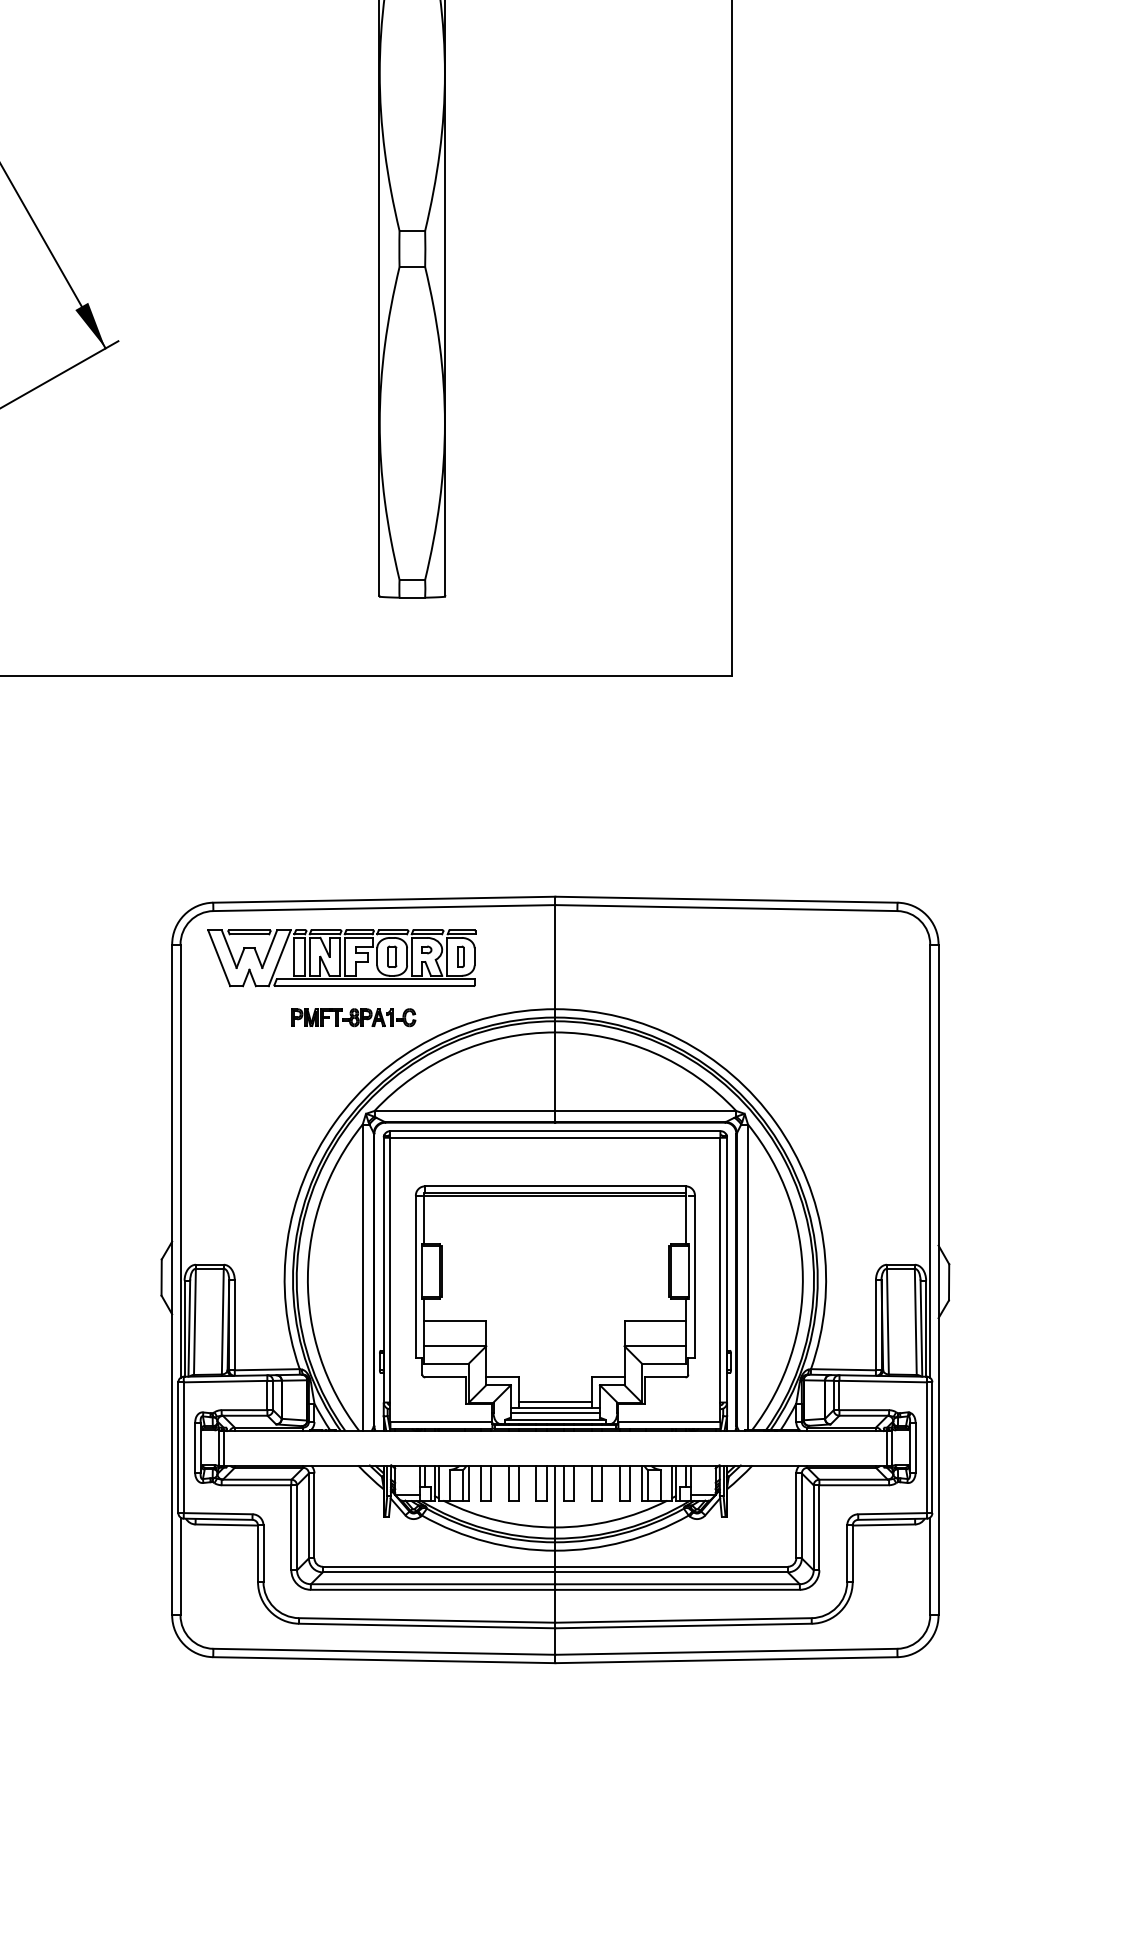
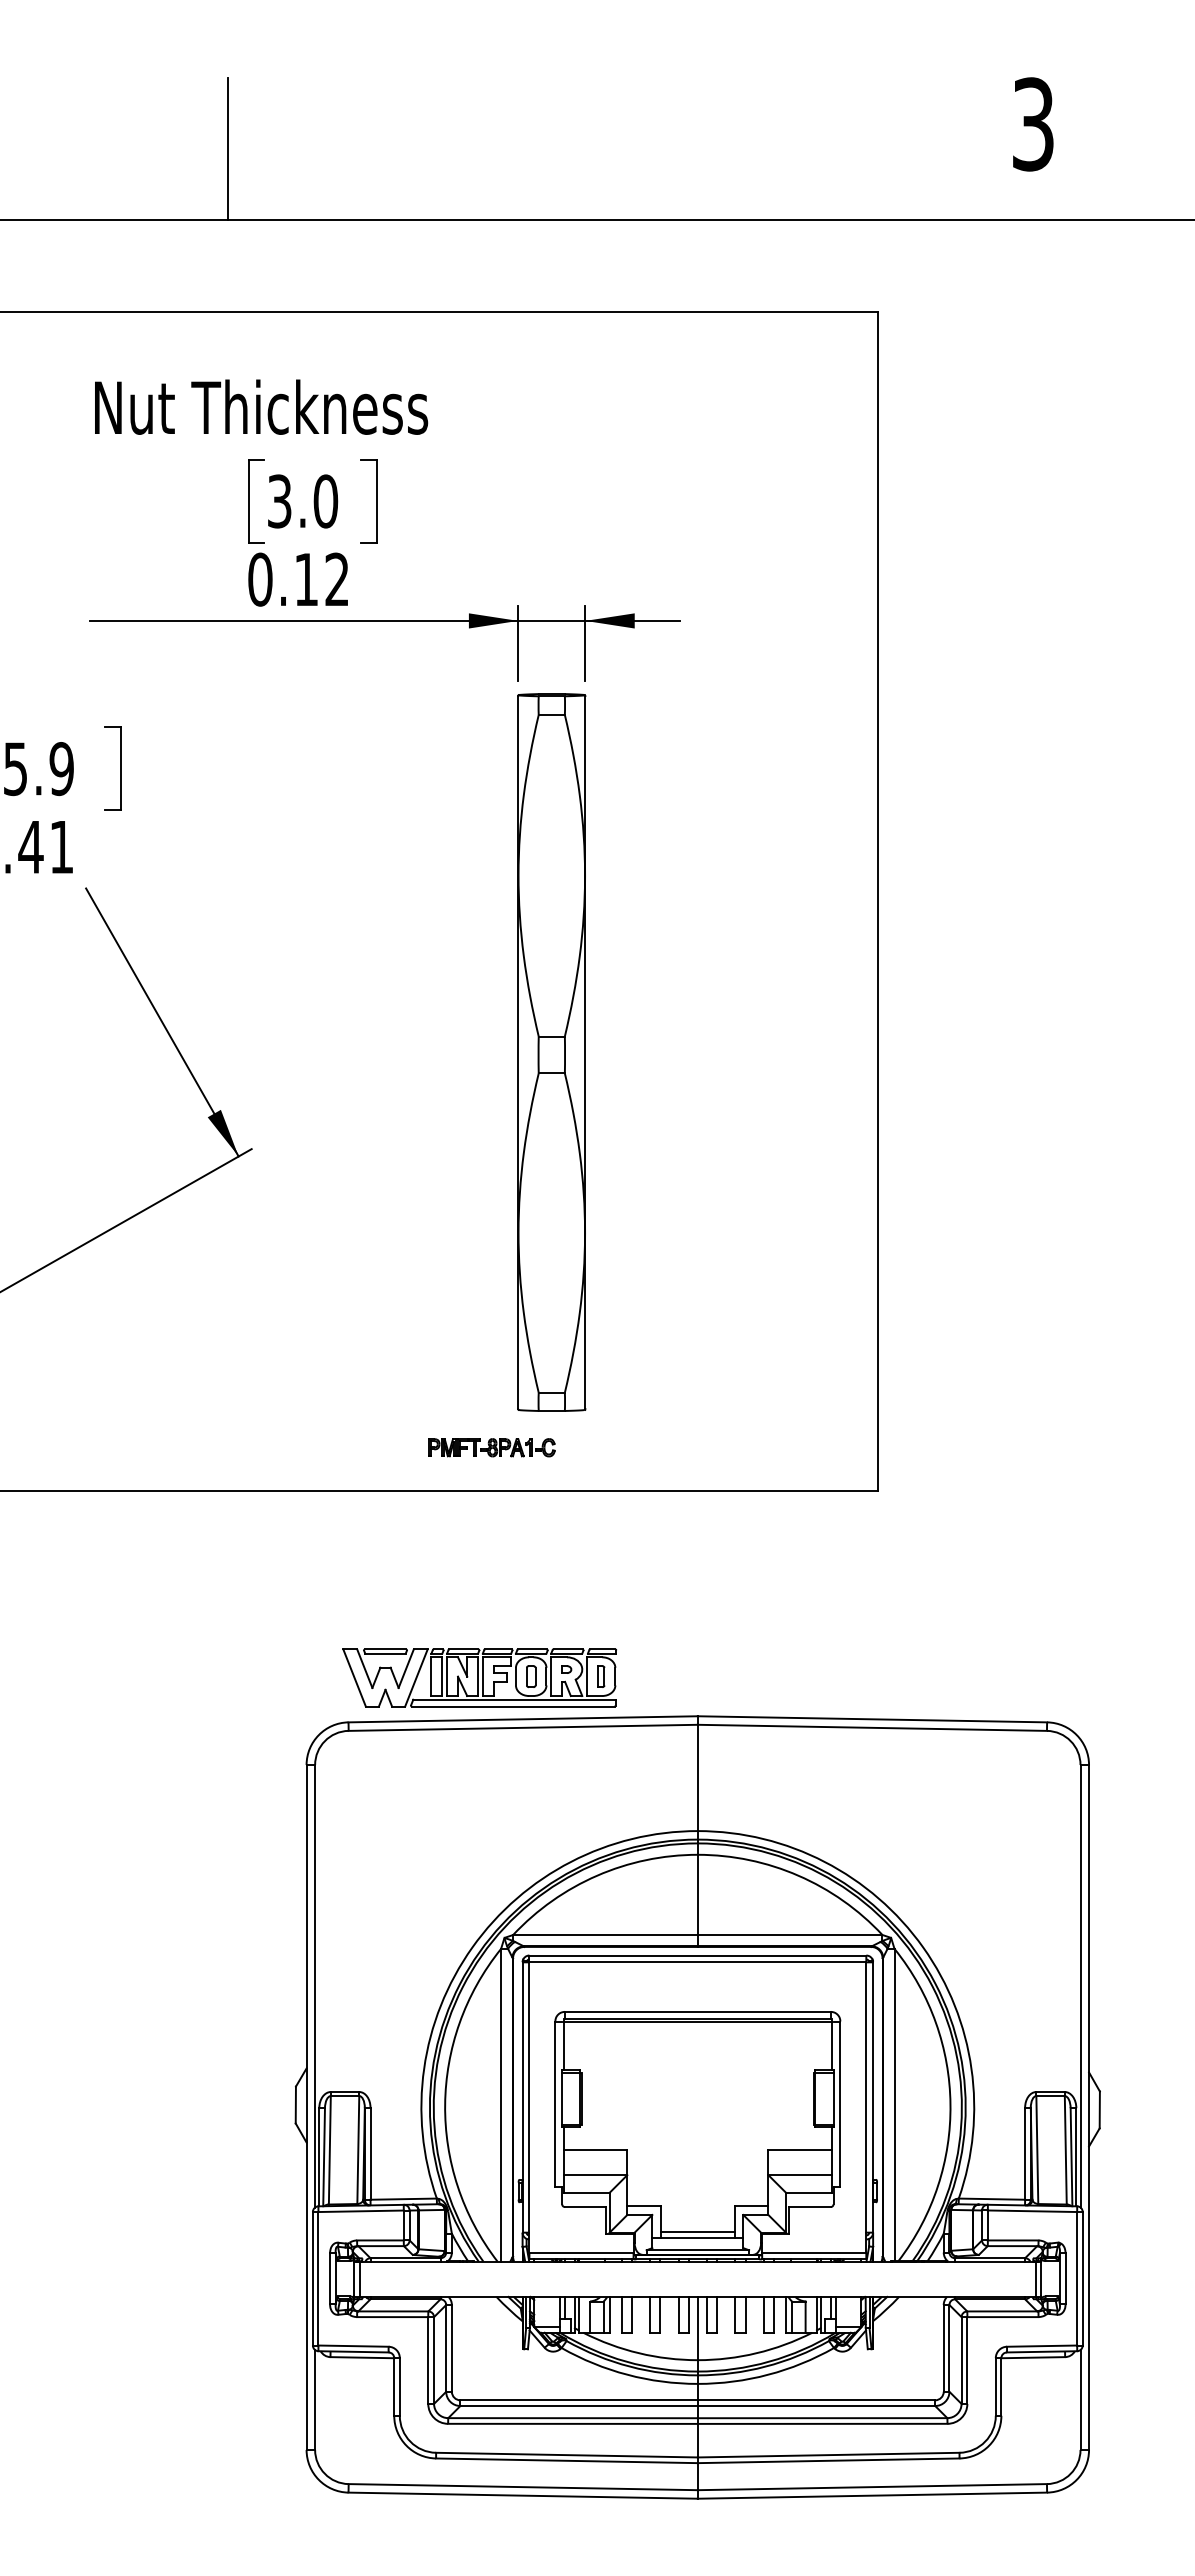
part: (341, 957) -> (479, 1677), moved
part: (353, 1017) -> (491, 1447), moved
line: (555, 1413) -> (697, 2243), removed

